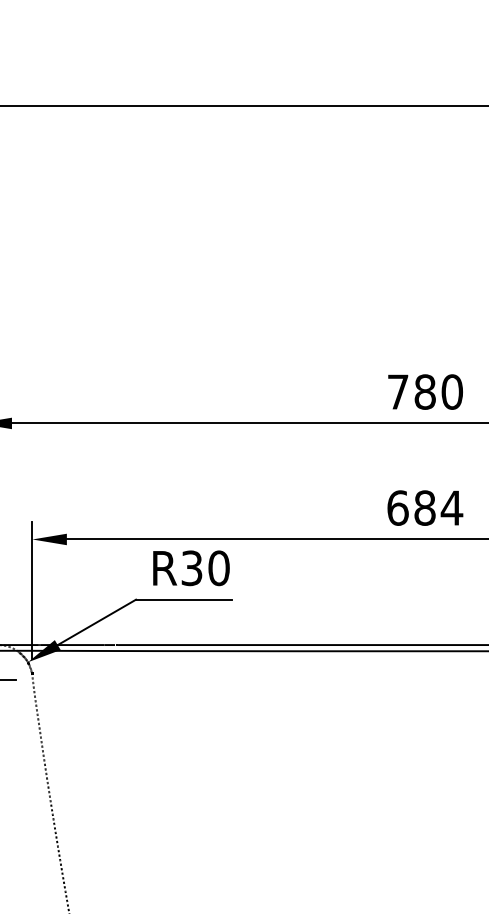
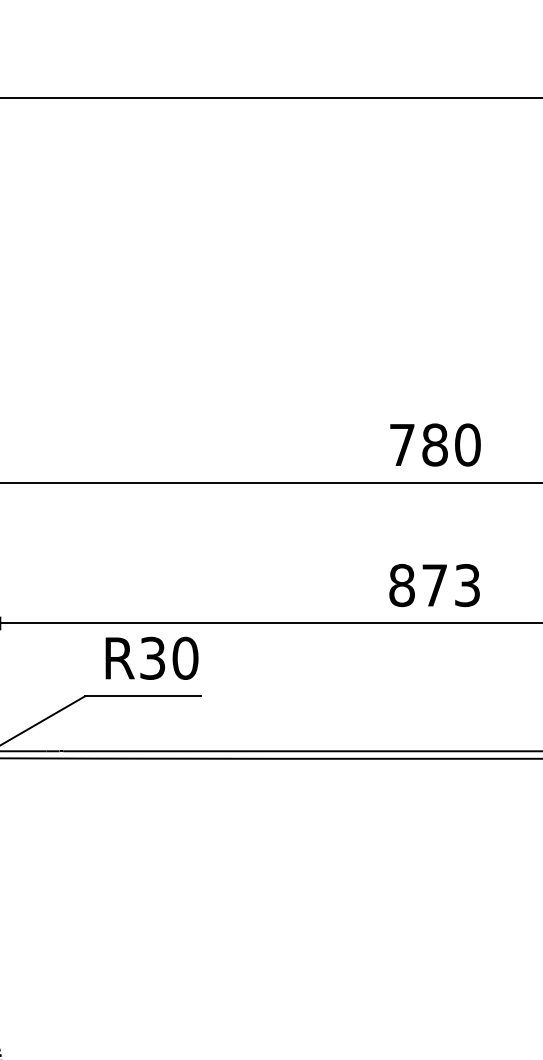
text: (425, 507) -> (435, 584), 684 -> 873

